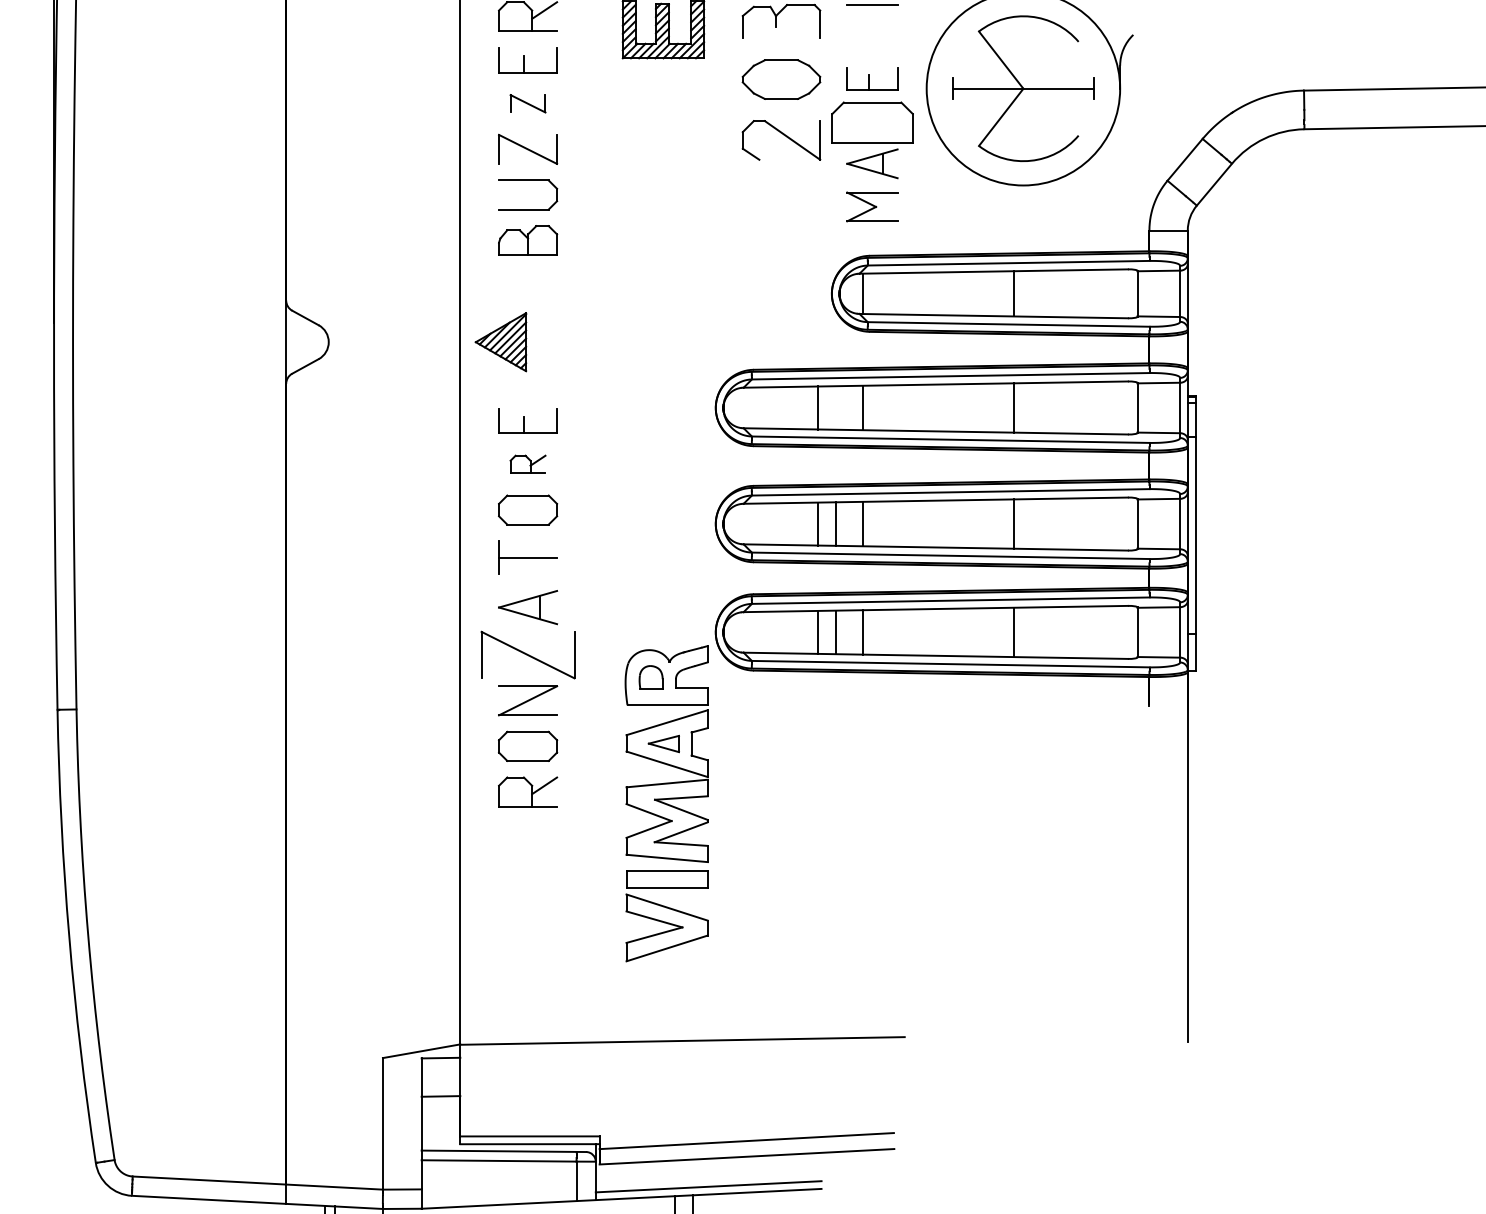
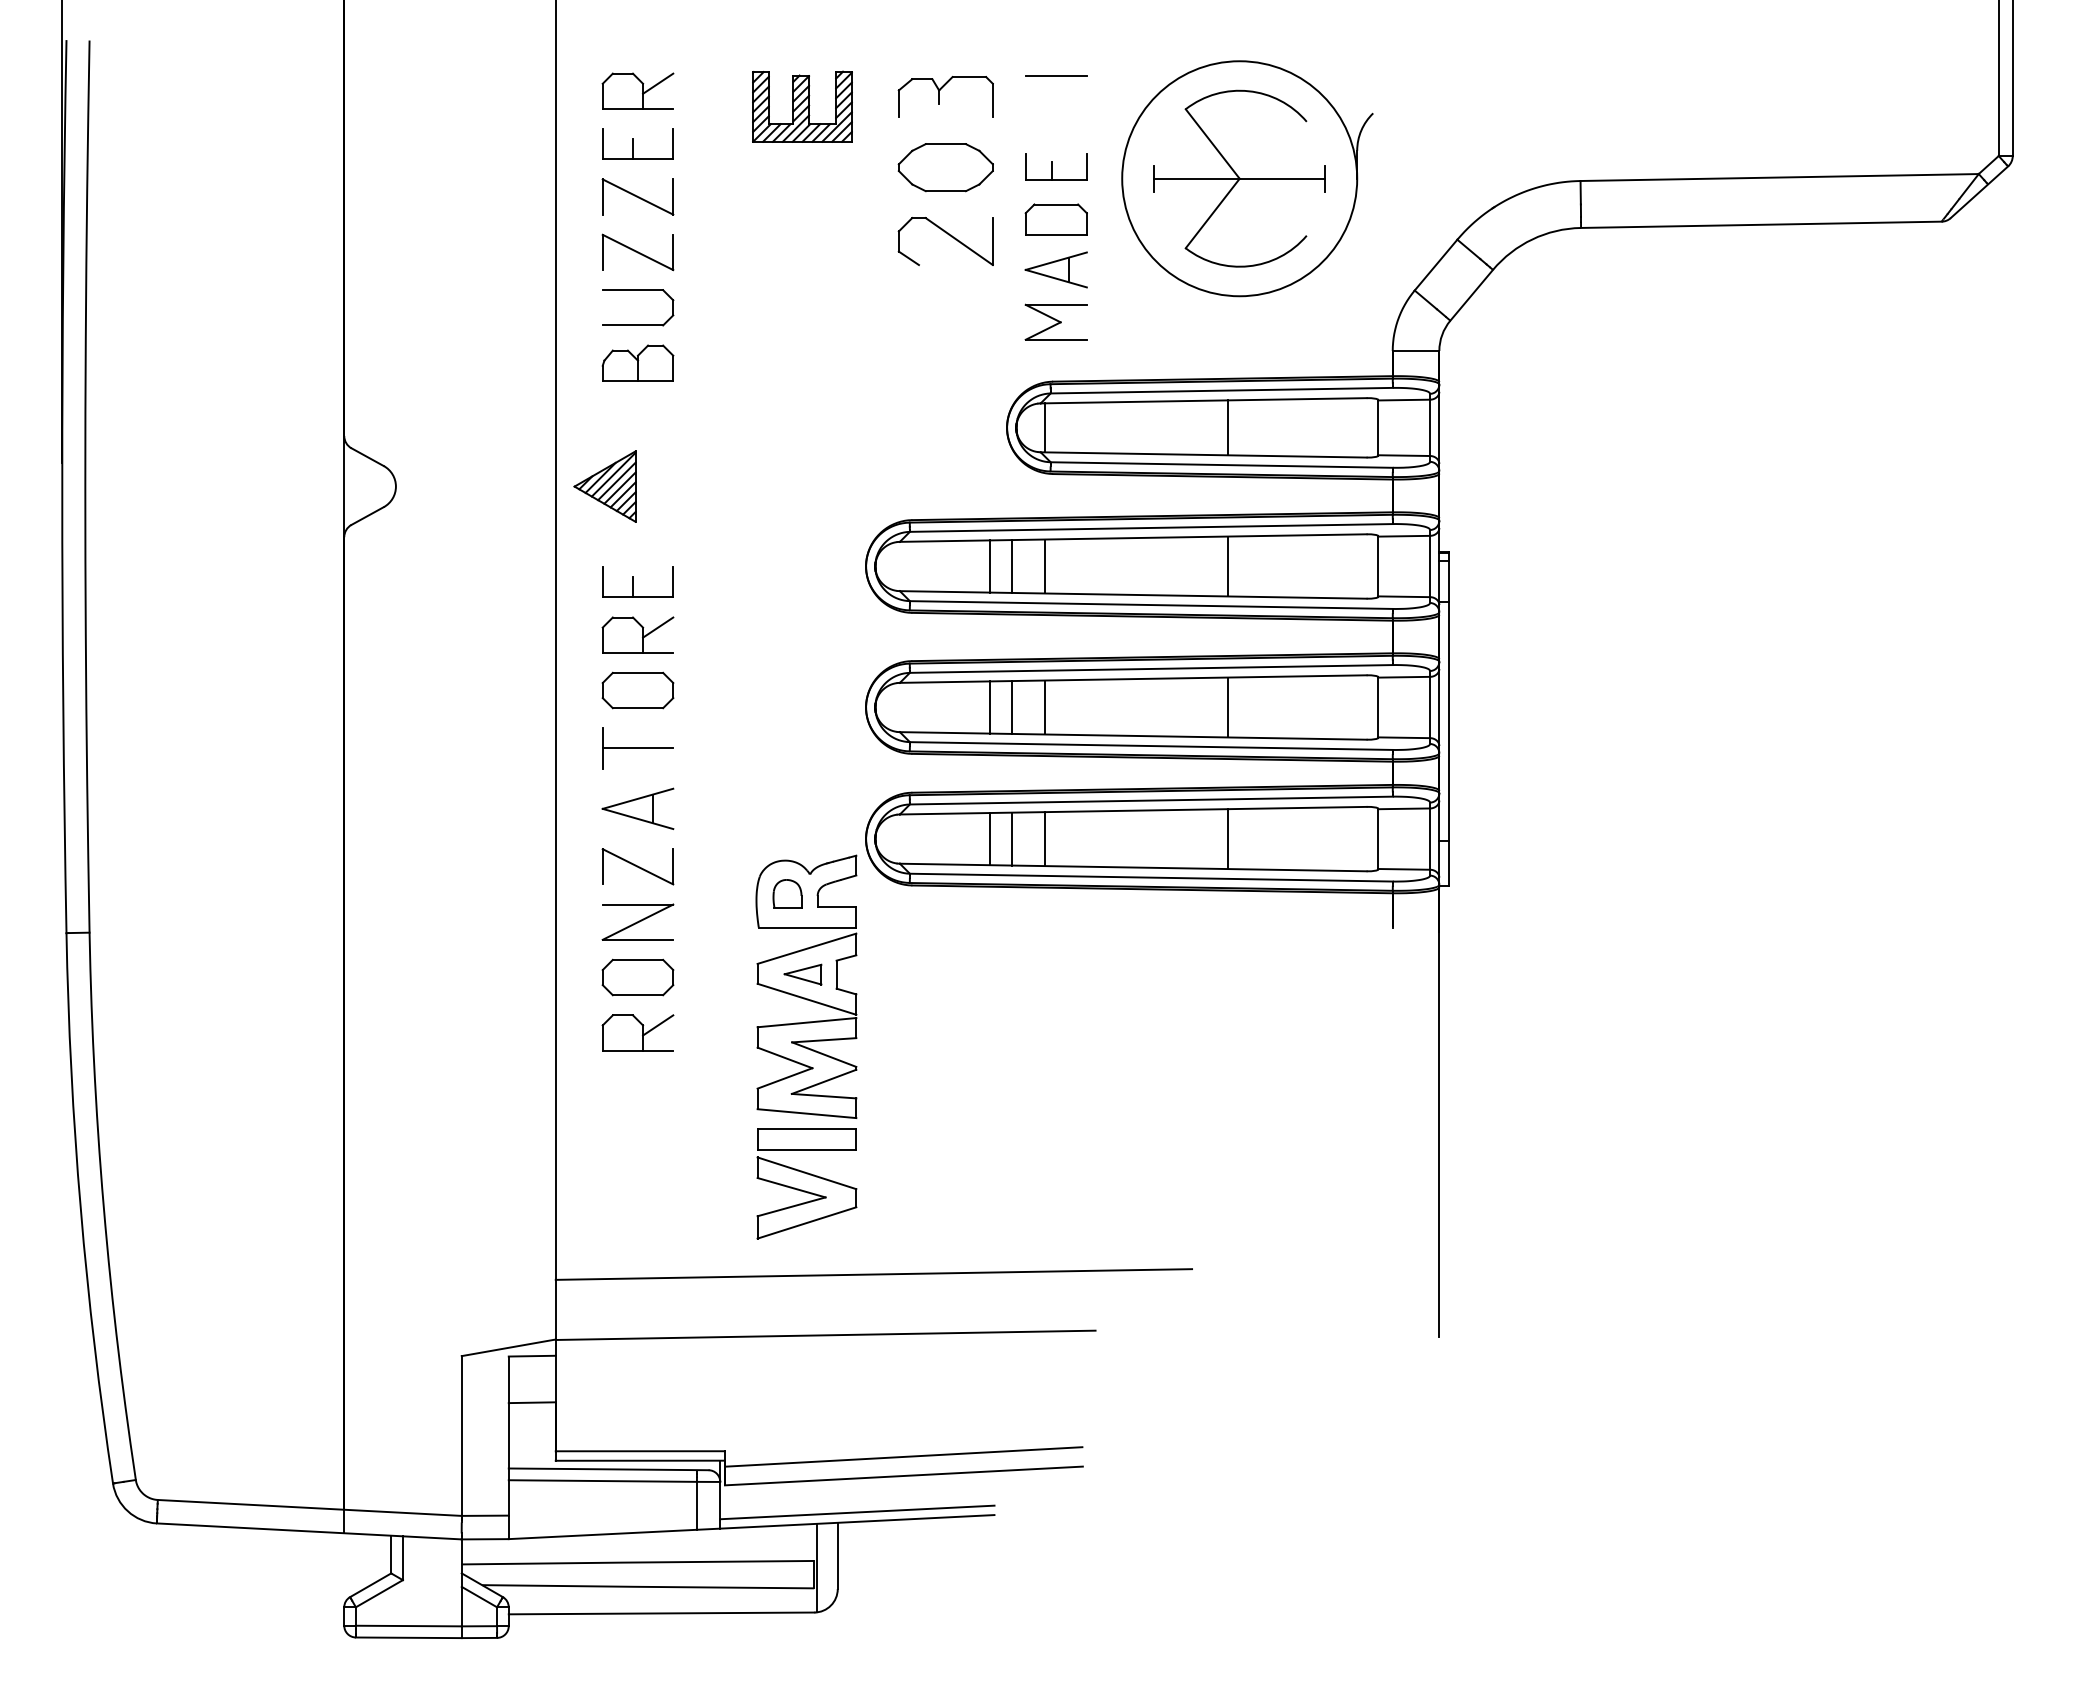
part: (527, 103) -> (637, 196), size x1.67
part: (871, 122) -> (1055, 219), size x0.62
line: (835, 407) -> (1011, 566), added
part: (527, 463) -> (637, 634), size x1.67
part: (527, 654) -> (637, 866), size x0.62
line: (721, 990) -> (873, 1274), added

